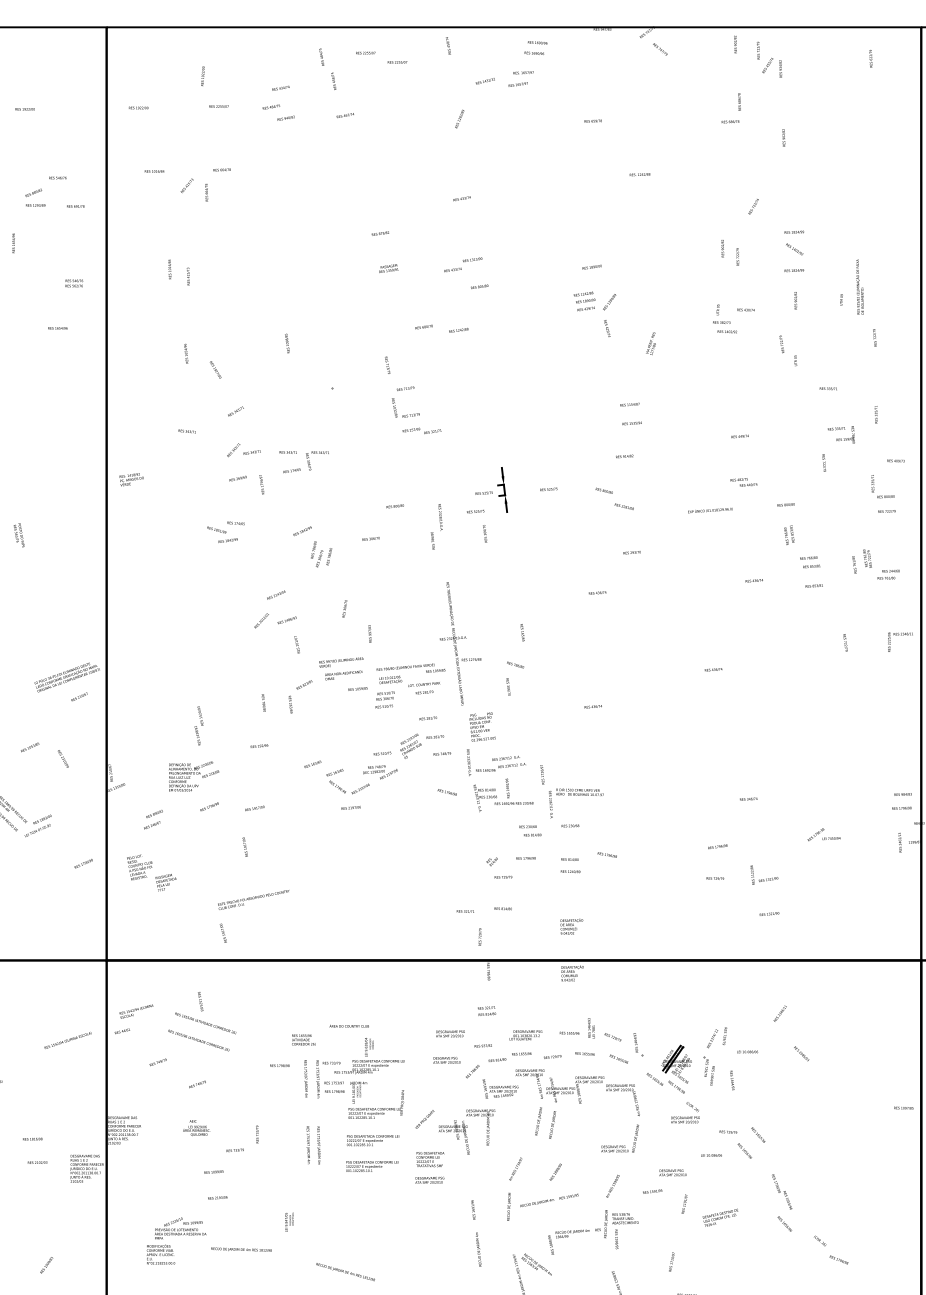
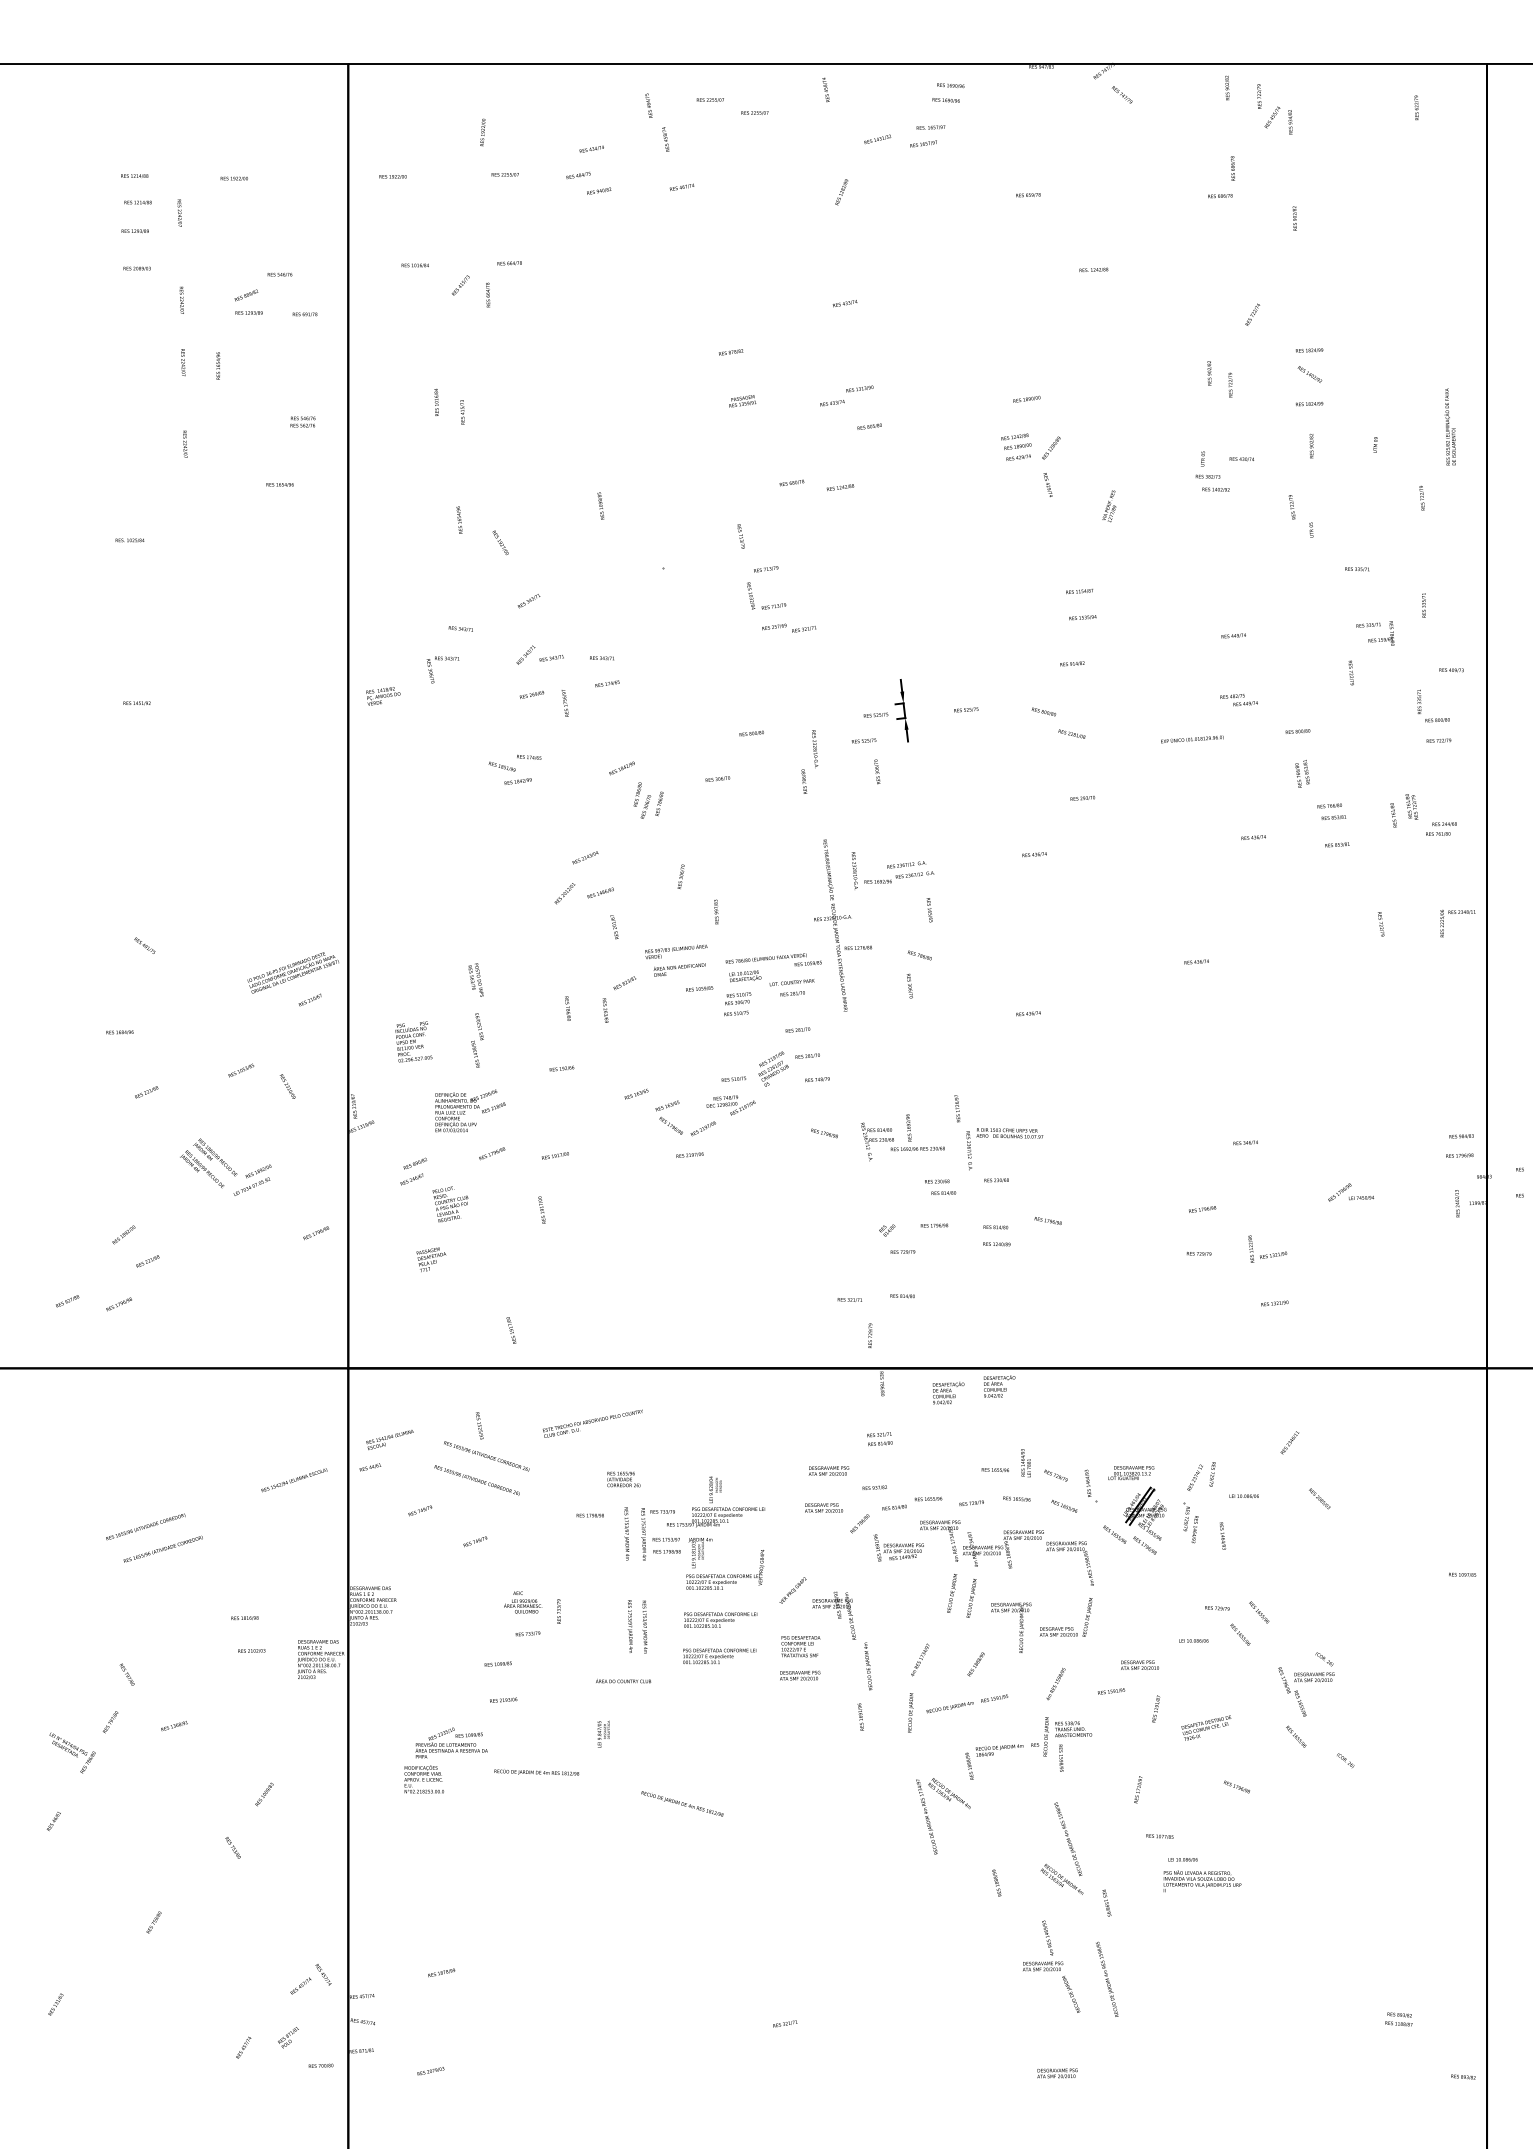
text: (859, 286) -> (1449, 426), moved
text: (317, 460) -> (442, 669), moved
text: (18, 534) -> (475, 979), moved
text: (482, 726) -> (413, 1041), moved
text: (495, 762) -> (892, 870), moved
text: (139, 867) -> (450, 1204), moved
text: (253, 899) -> (592, 1423), moved
text: (571, 926) -> (948, 1392), moved
text: (349, 1026) -> (623, 1681), moved
text: (526, 1034) -> (1131, 1472), moved
text: (685, 1112) -> (1314, 1667), moved
text: (196, 1127) -> (523, 1602), moved
text: (480, 1127) -> (1011, 1627), moved
text: (478, 1249) -> (868, 1666), moved
text: (838, 1259) -> (1236, 1786), moved

